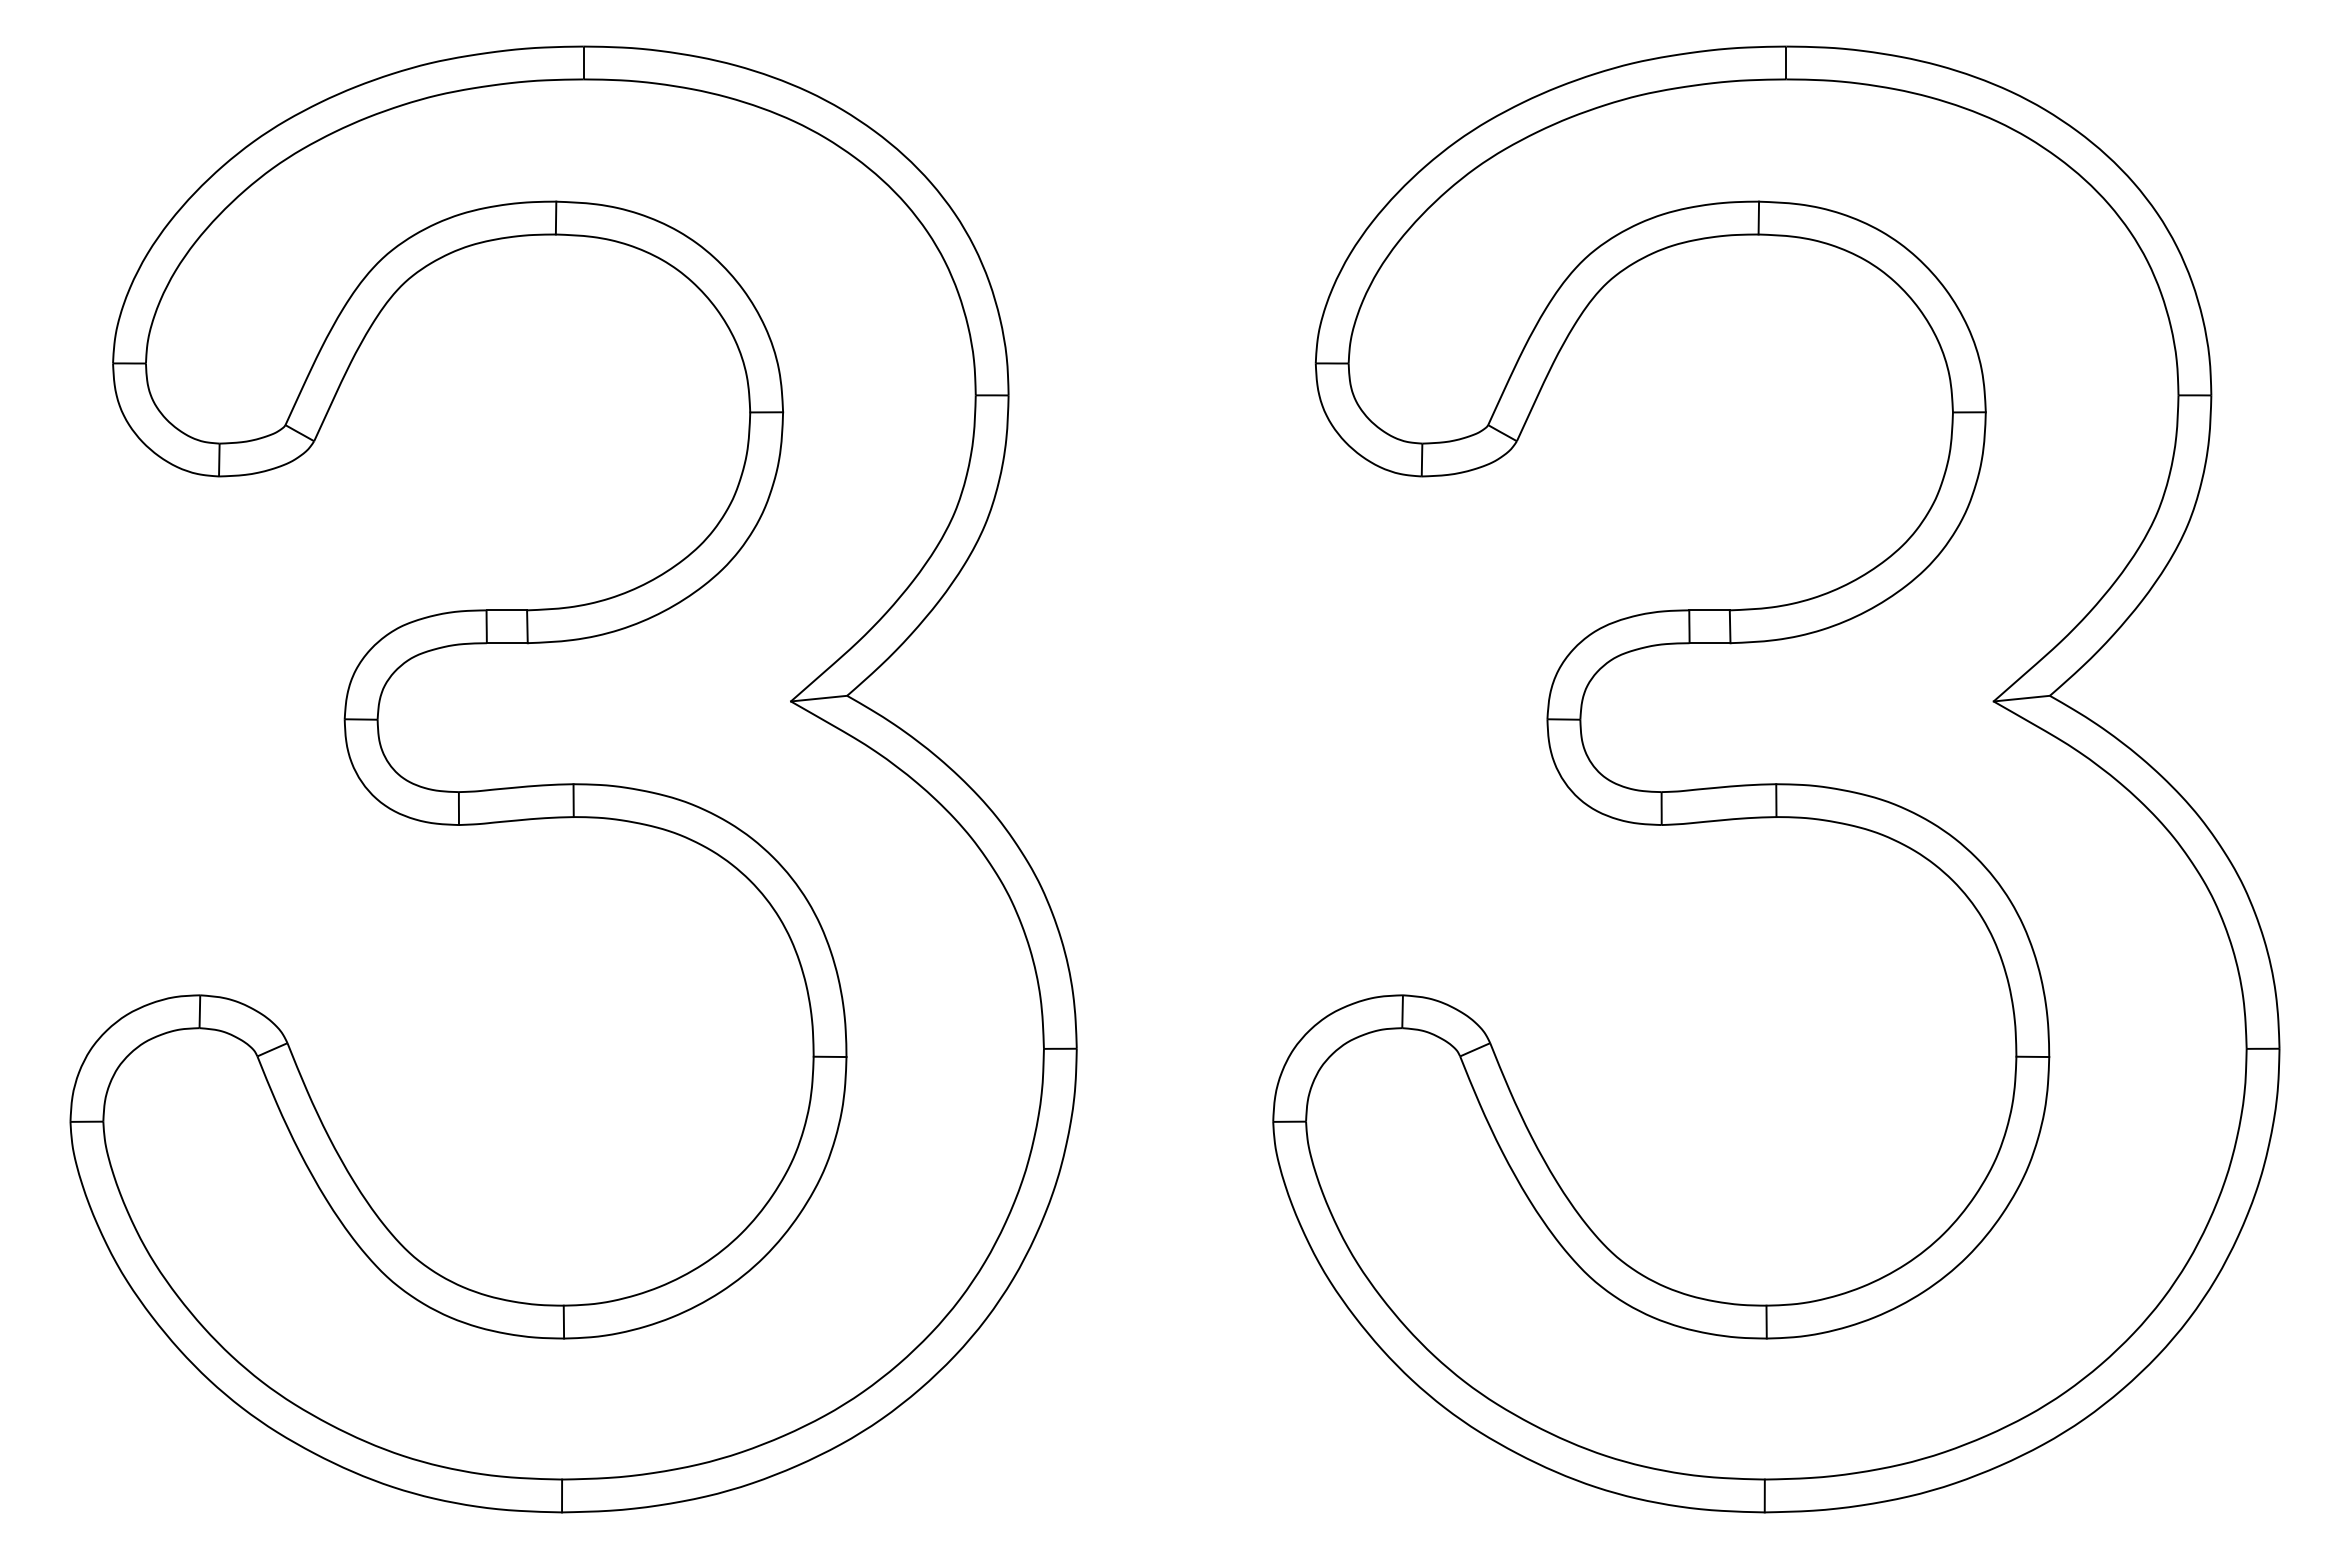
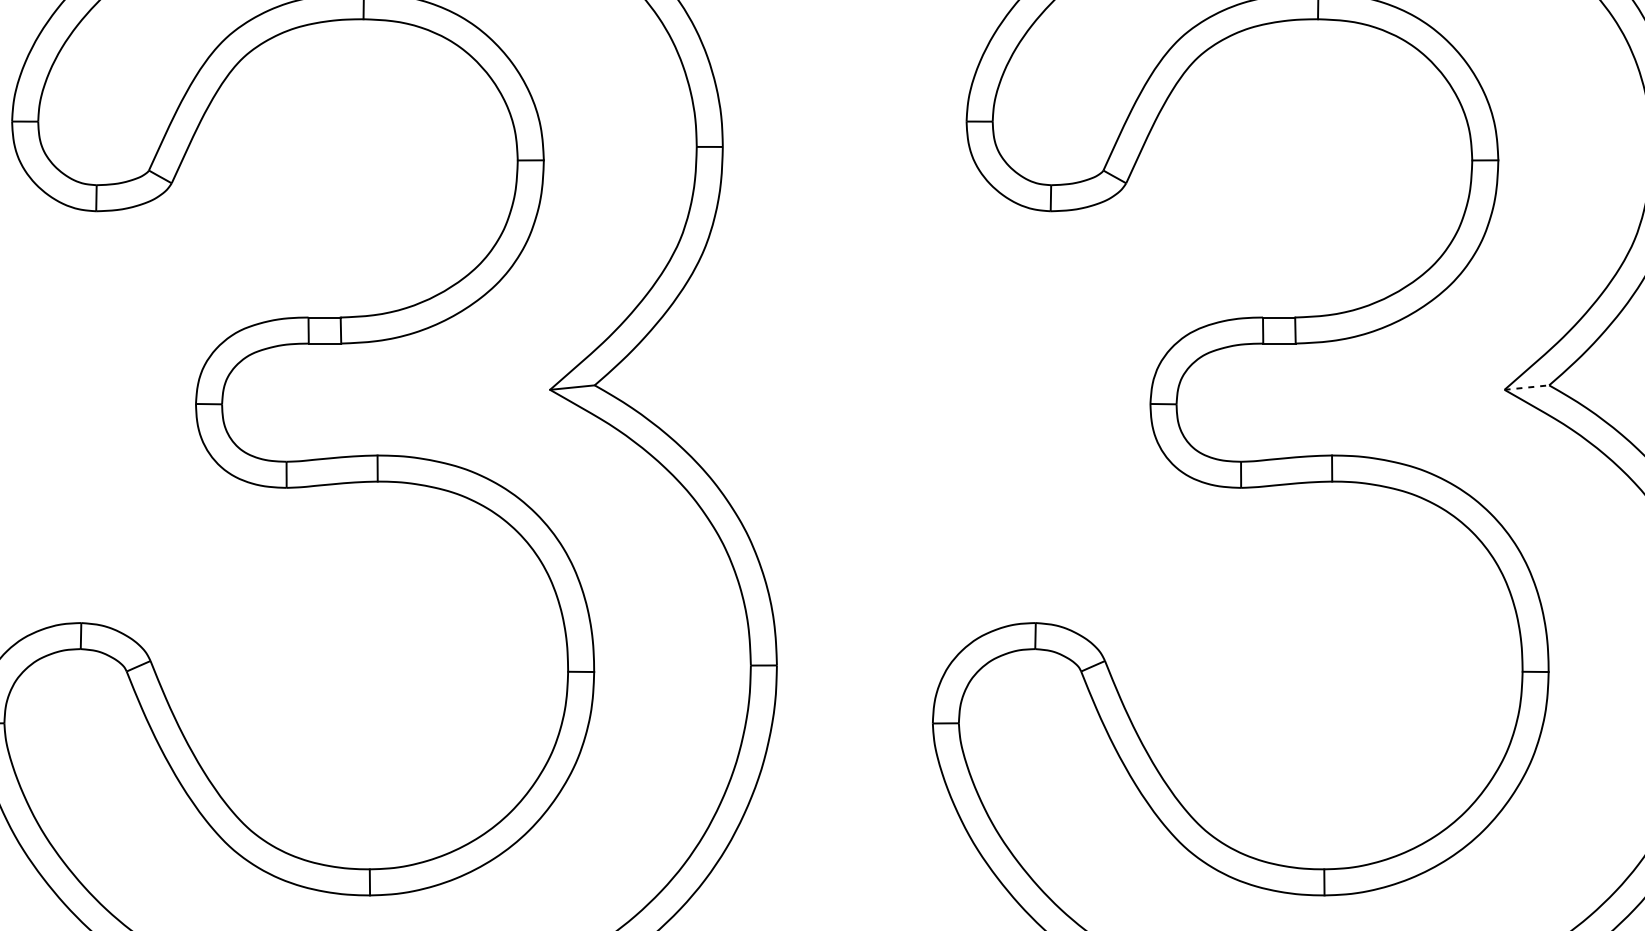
line: (2022, 698) -> (1527, 387), solid -> dashed

